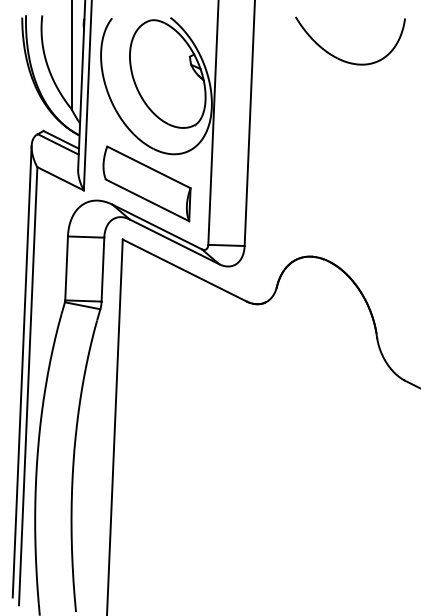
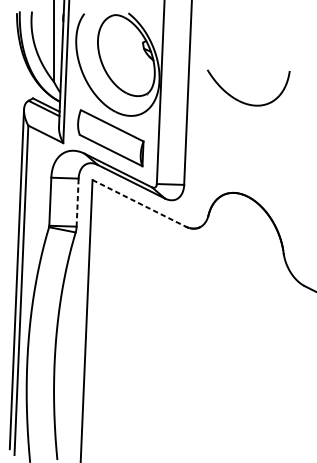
part: (340, 58) -> (241, 101), moved
line: (102, 269) -> (77, 202), solid -> dashed
line: (185, 270) -> (139, 203), solid -> dashed

